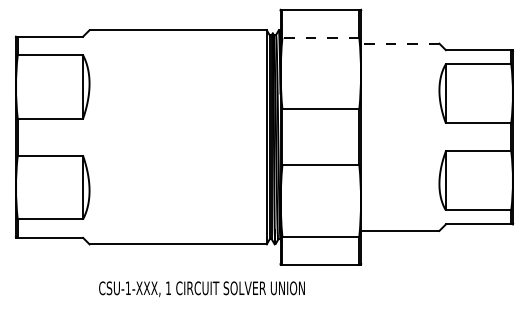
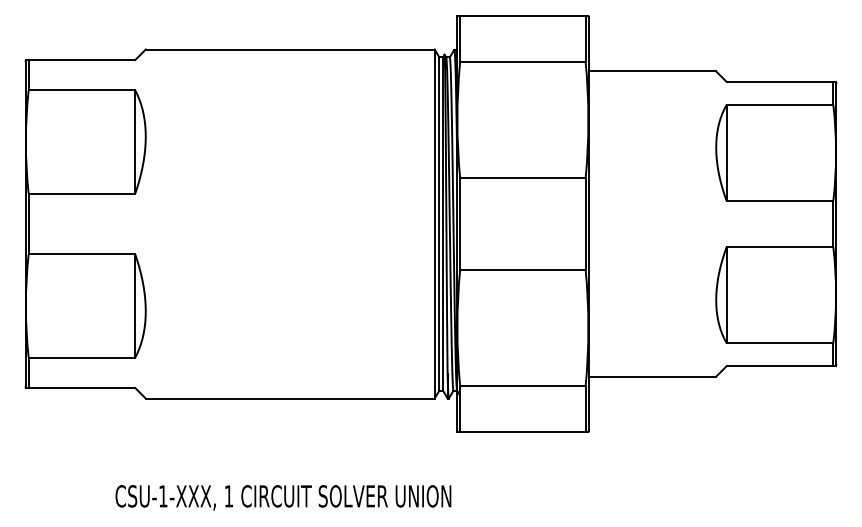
line: (320, 37) -> (522, 61), dashed -> solid
line: (399, 43) -> (651, 71), dashed -> solid
text: (201, 289) -> (282, 498), moved

